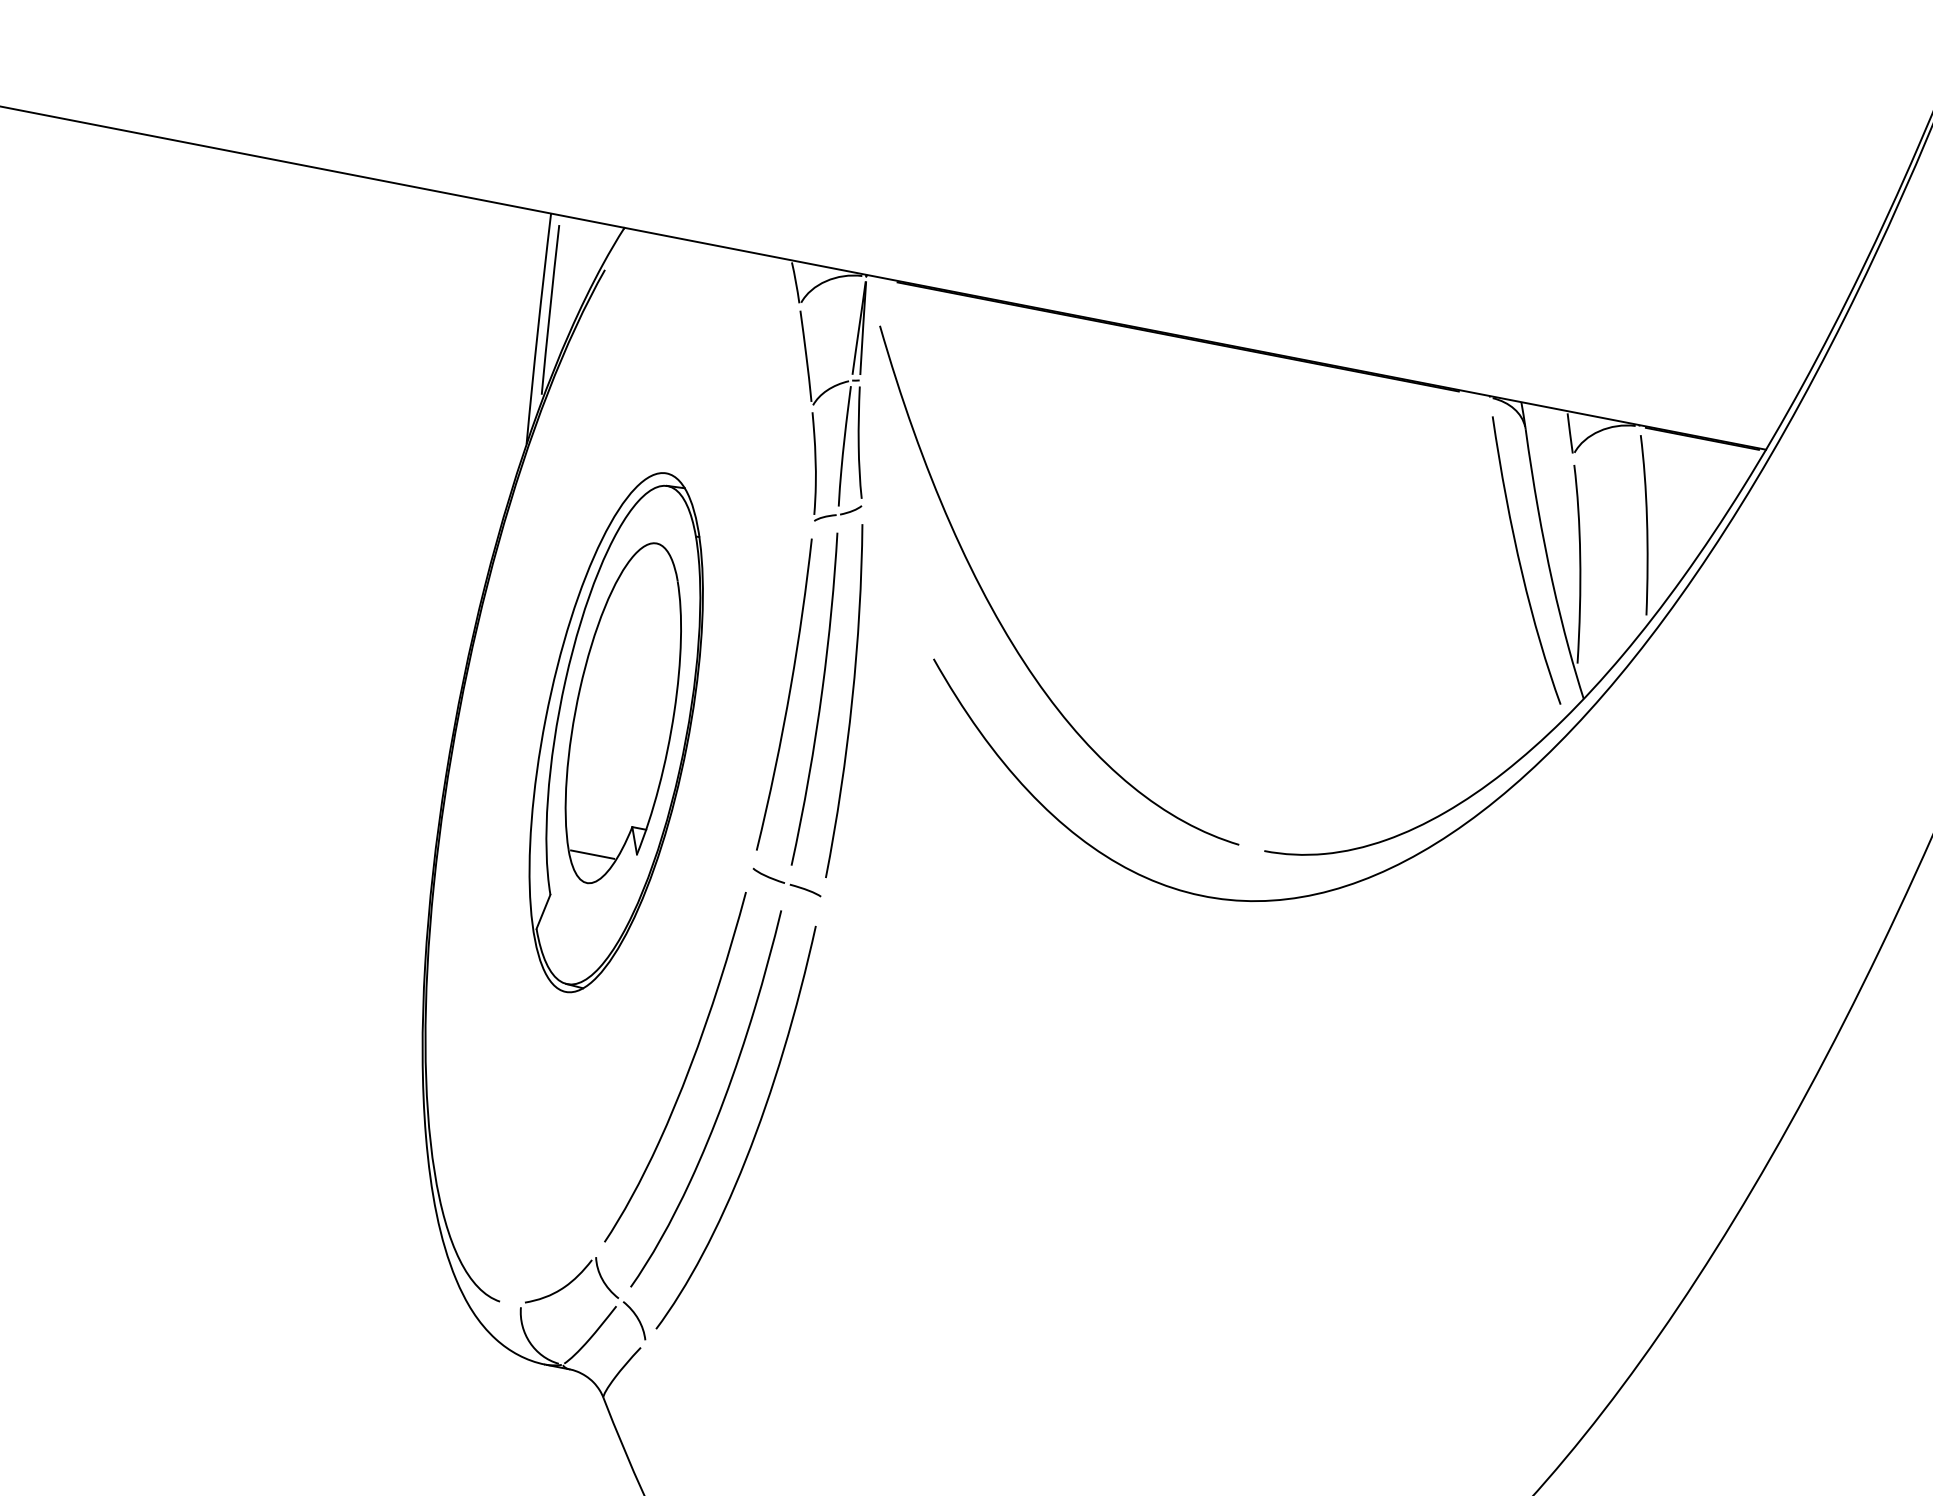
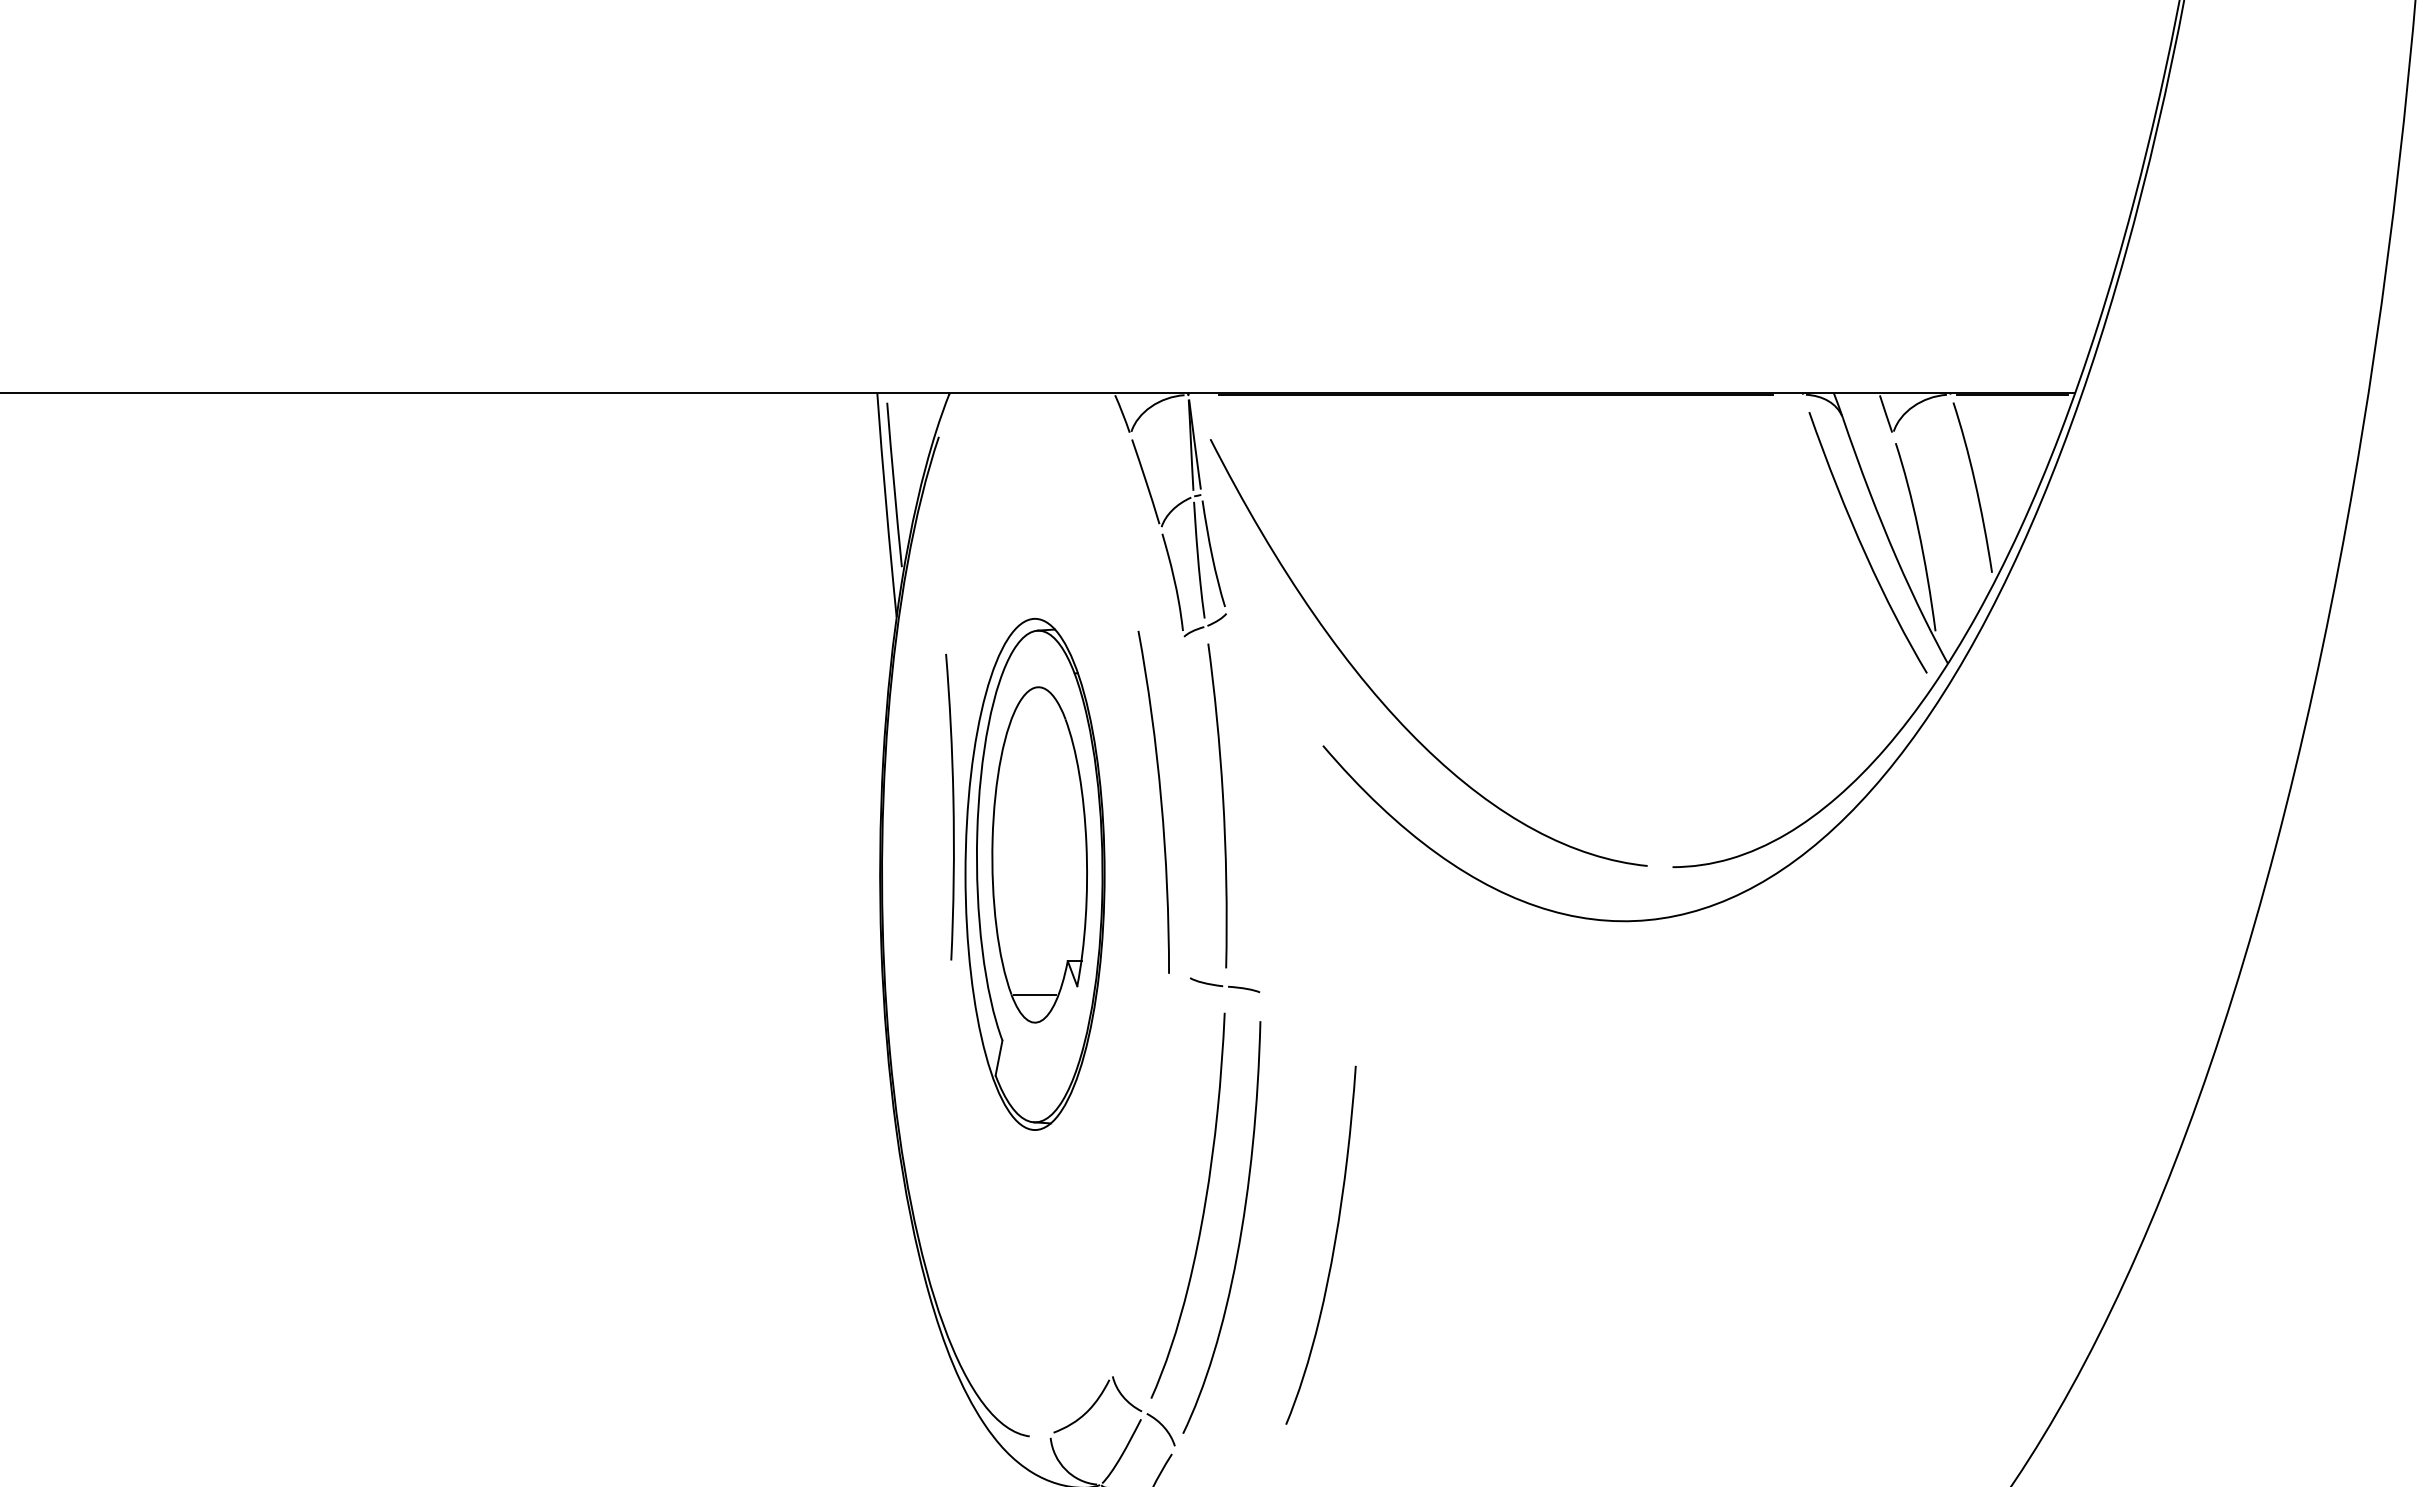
curve: (788, 694) -> (952, 806), moved
curve: (851, 701) -> (1160, 801), moved
curve: (688, 1068) -> (1333, 1244), moved

